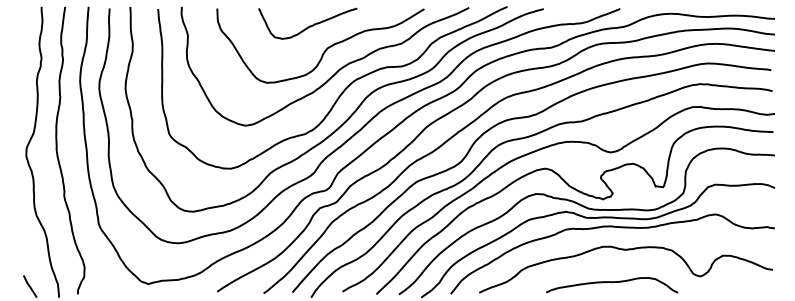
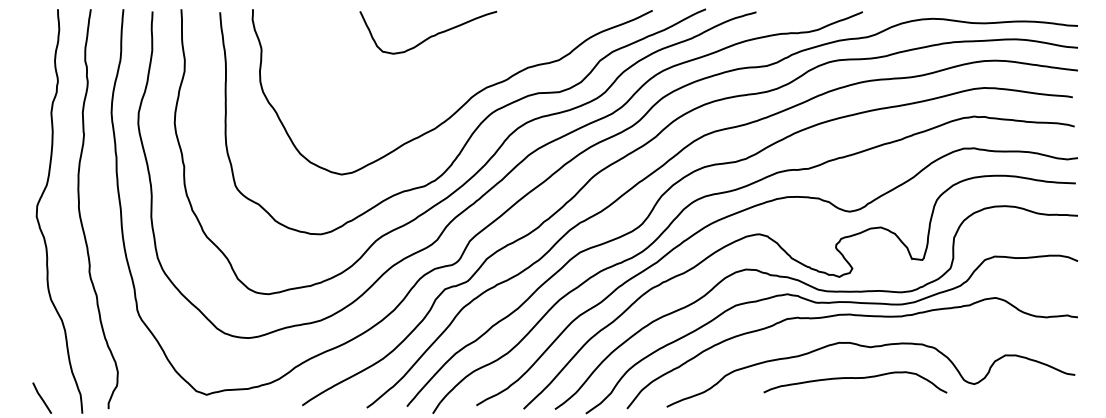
curve: (325, 50) -> (452, 69), removed
curve: (612, 282) -> (855, 378), moved

